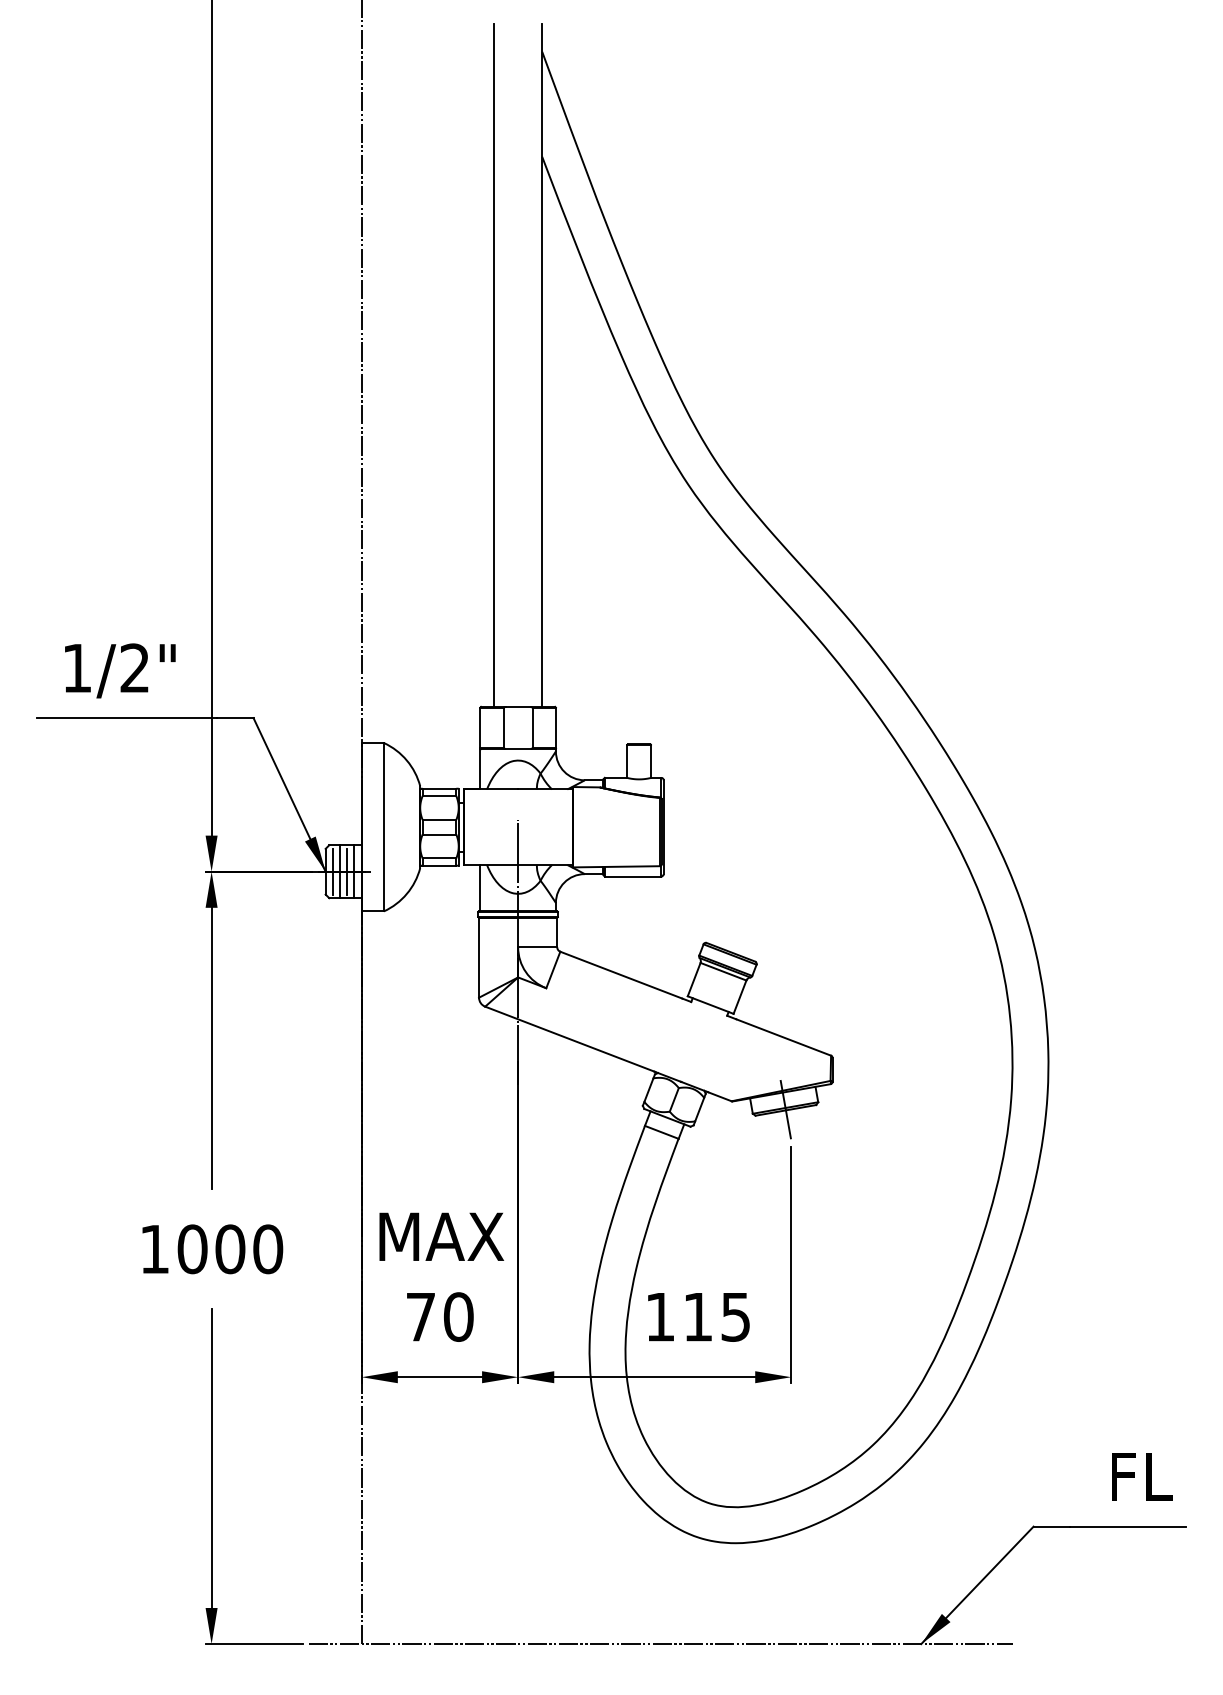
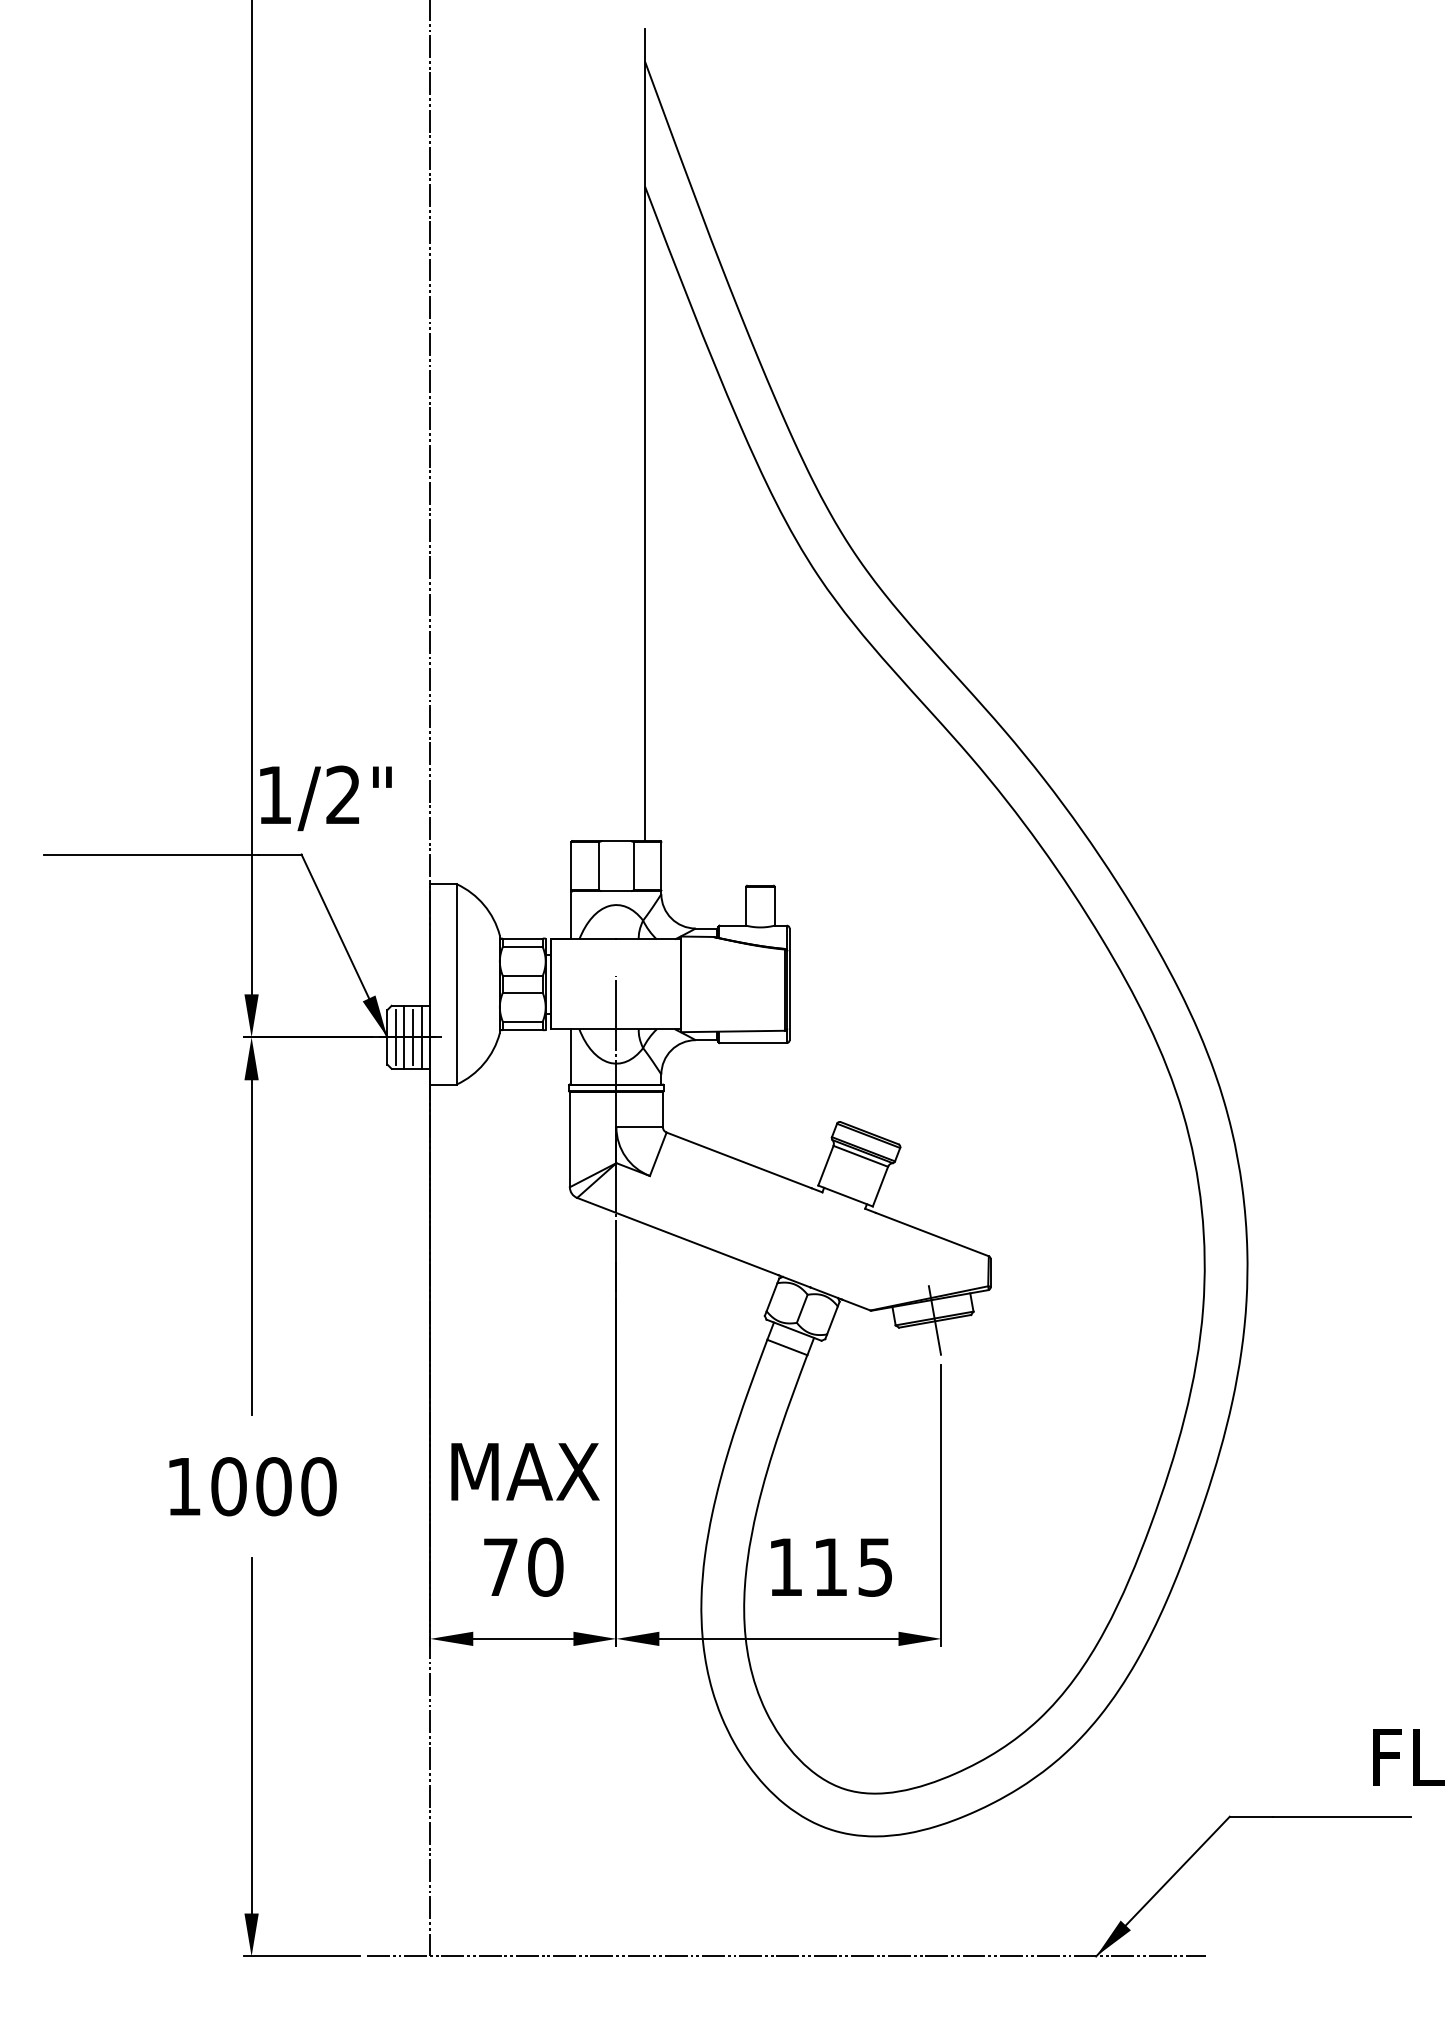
line: (493, 365) -> (587, 434), removed
text: (119, 671) -> (325, 798), moved
text: (1141, 1476) -> (1408, 1757), moved

